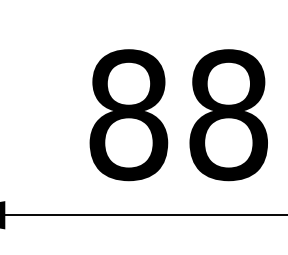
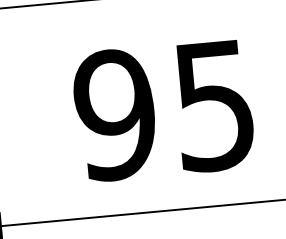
text: (177, 115) -> (164, 110), 88 -> 95

